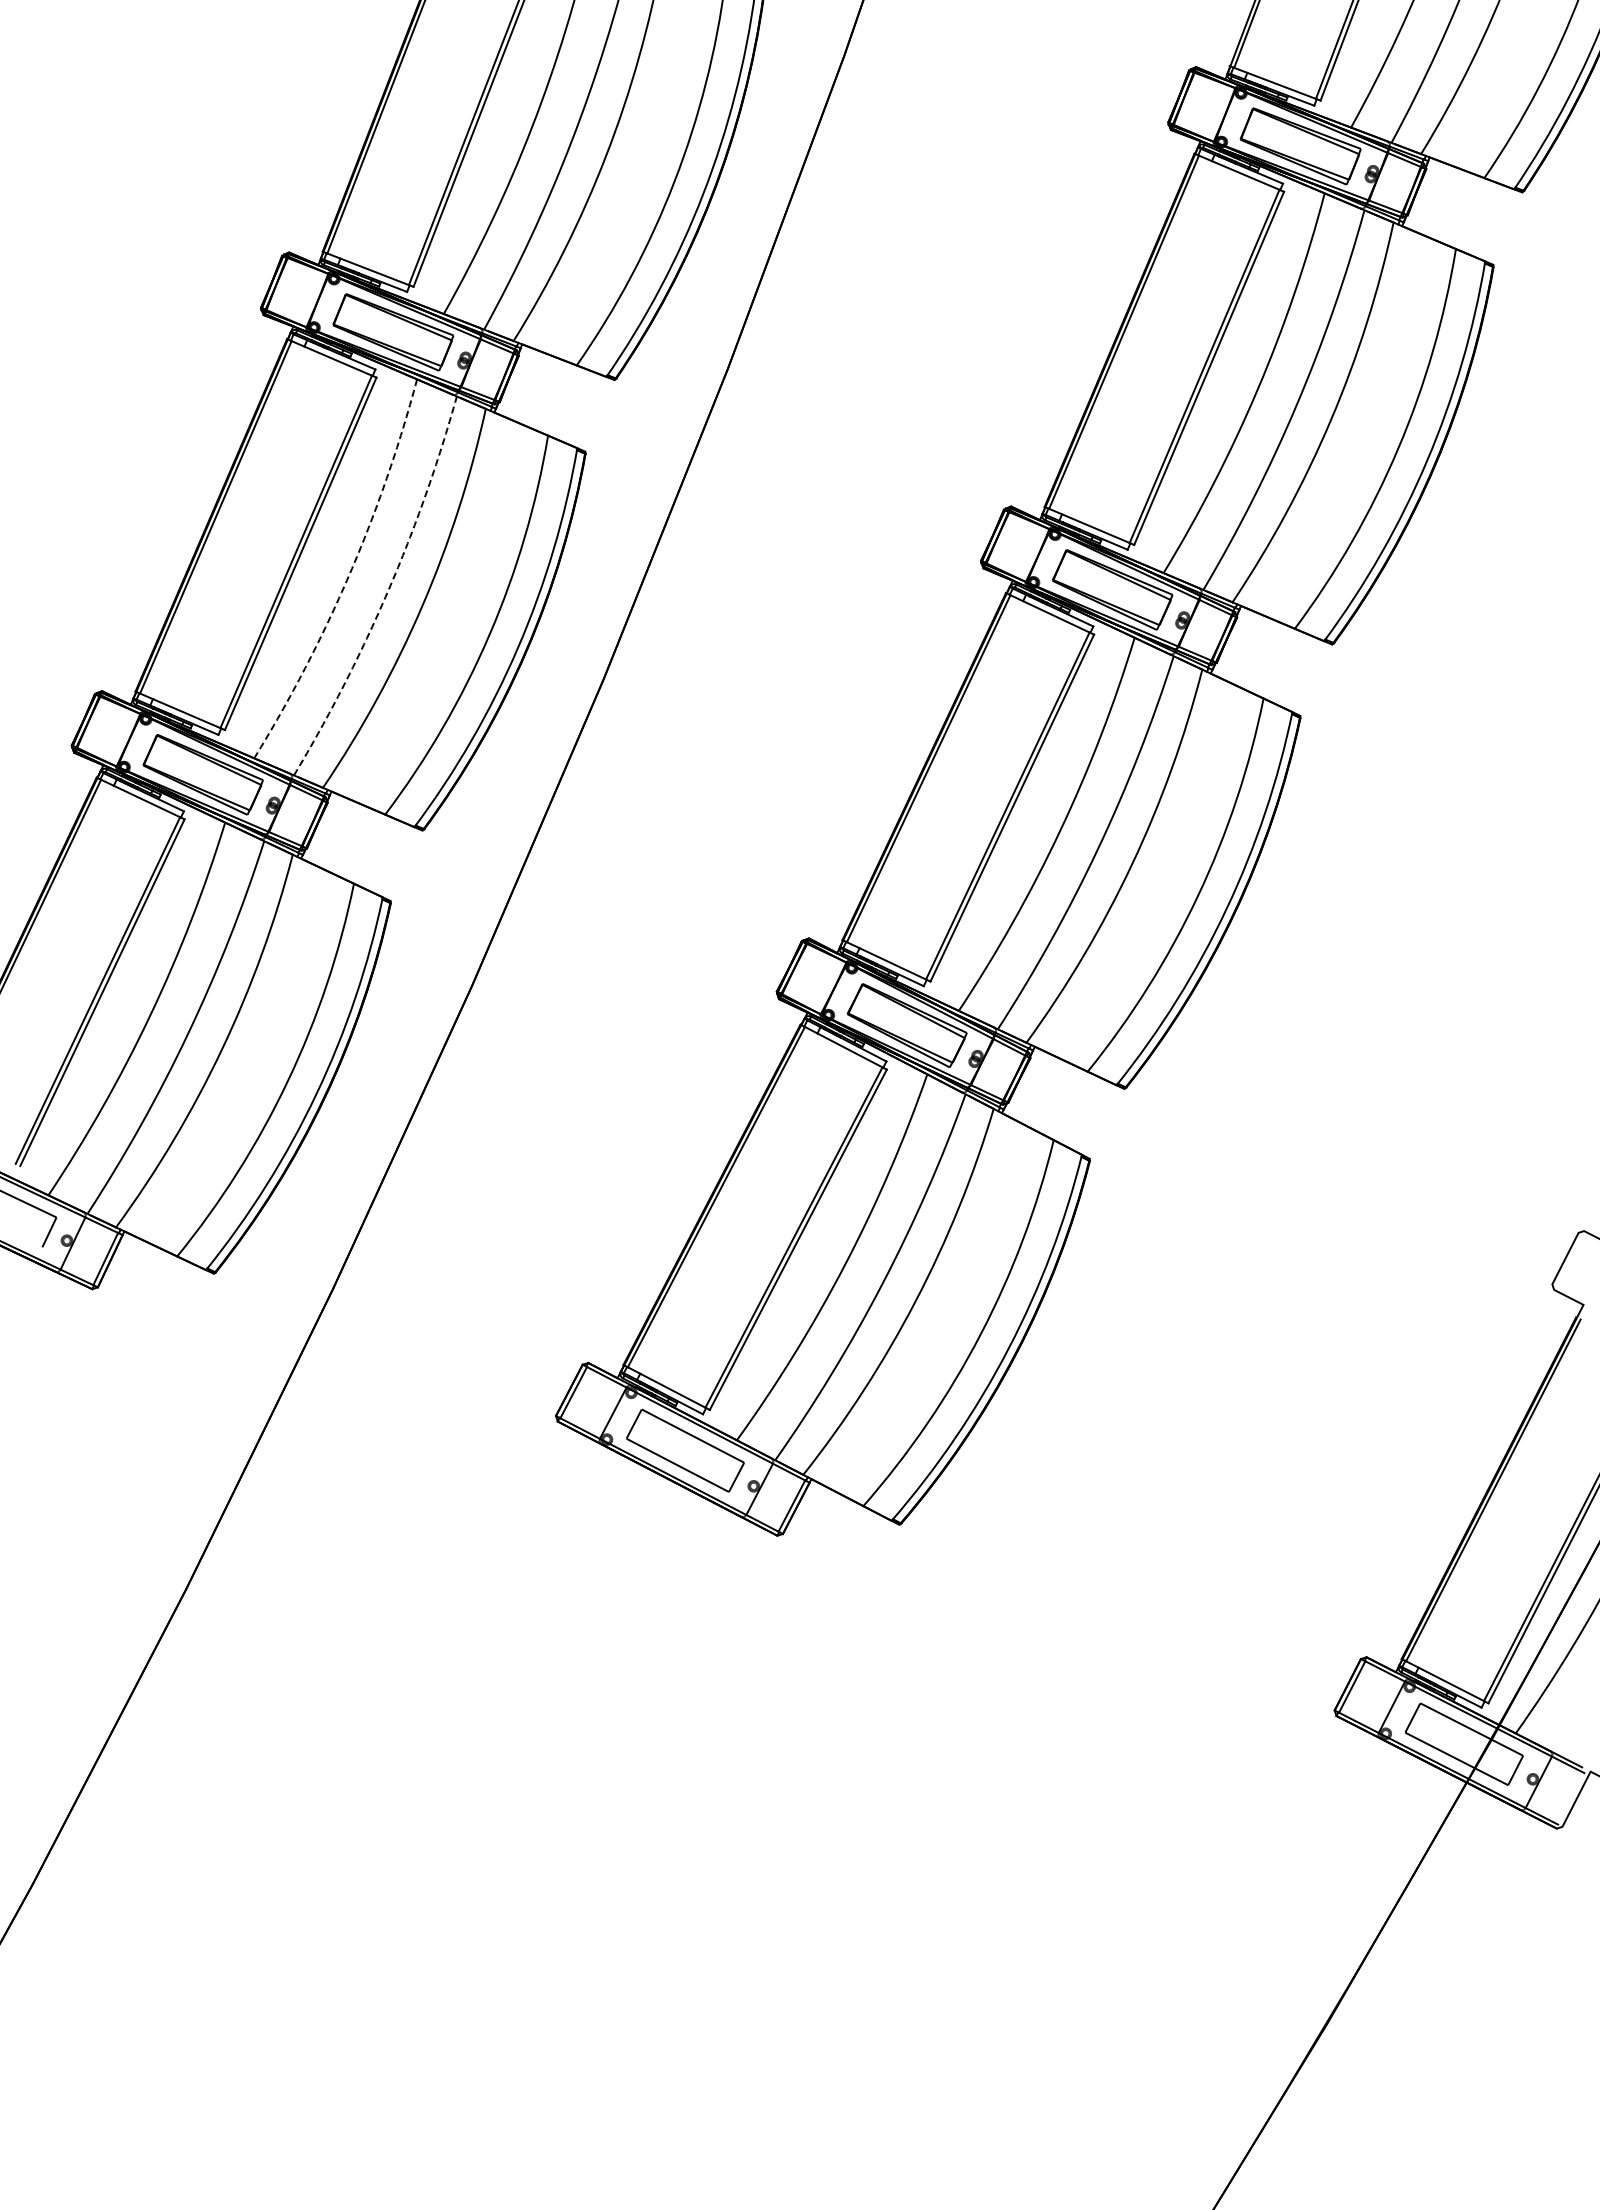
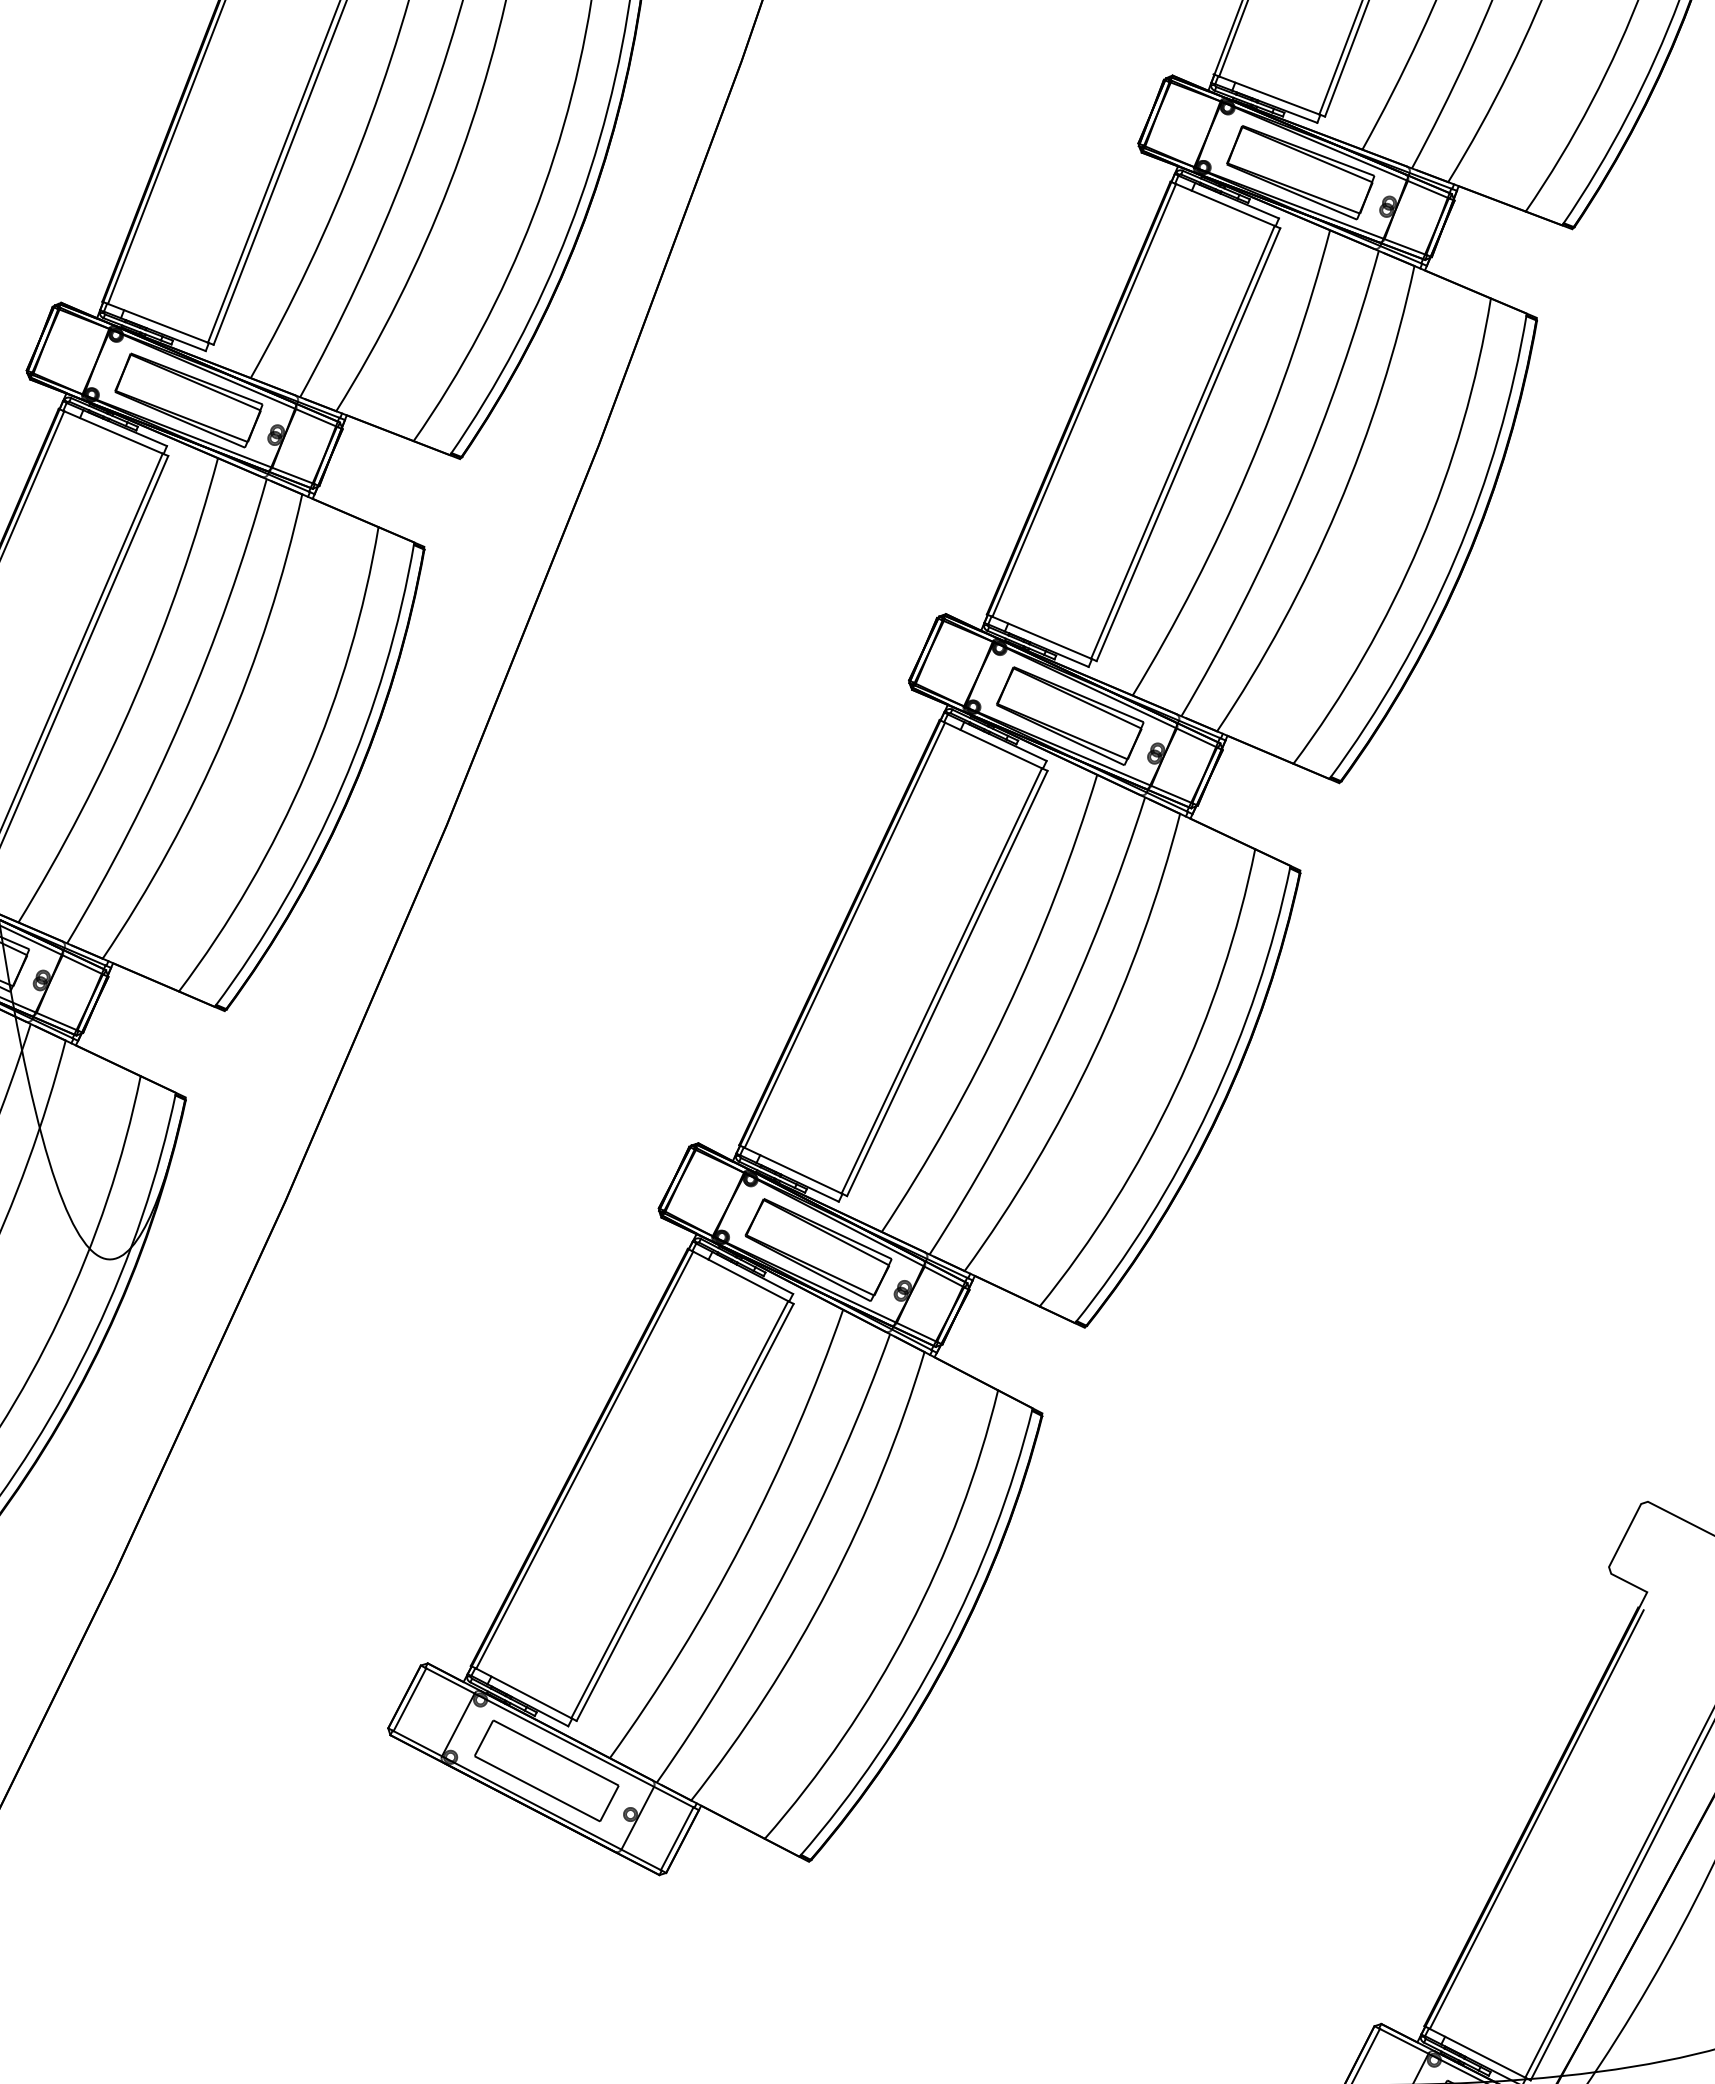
arc: (349, 574) -> (135, 697), dashed -> solid
arc: (388, 591) -> (182, 718), dashed -> solid

